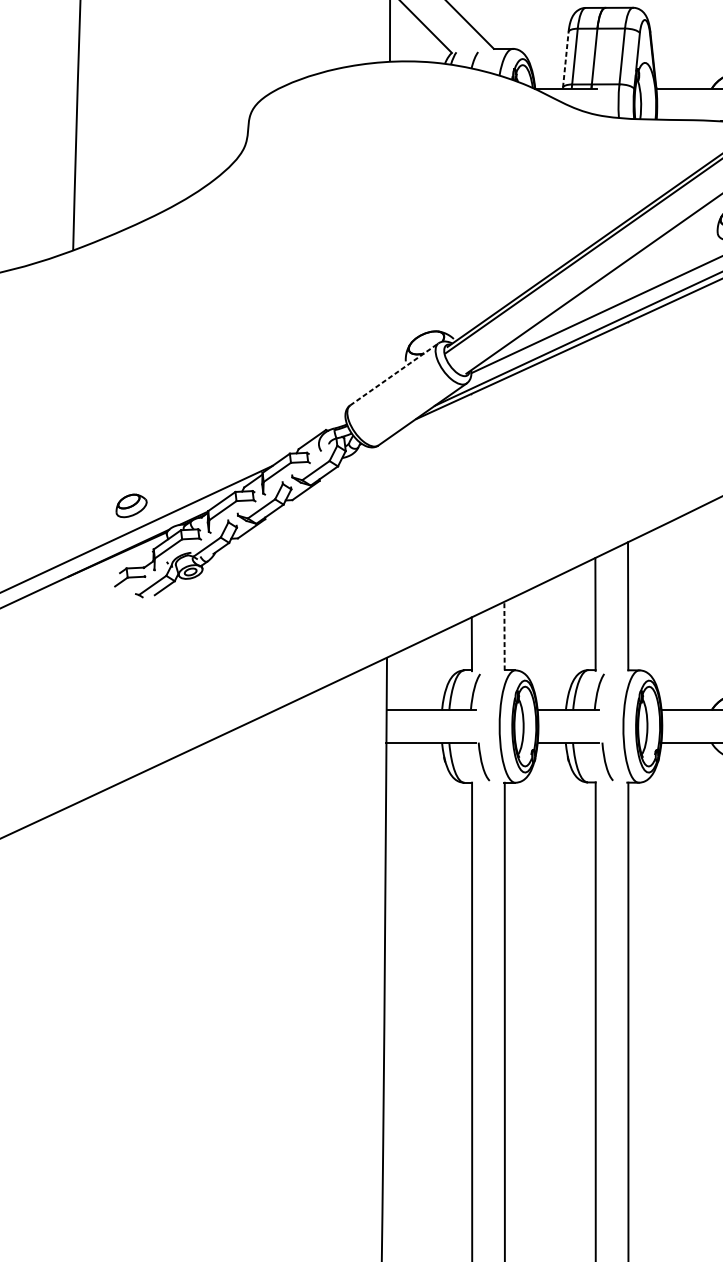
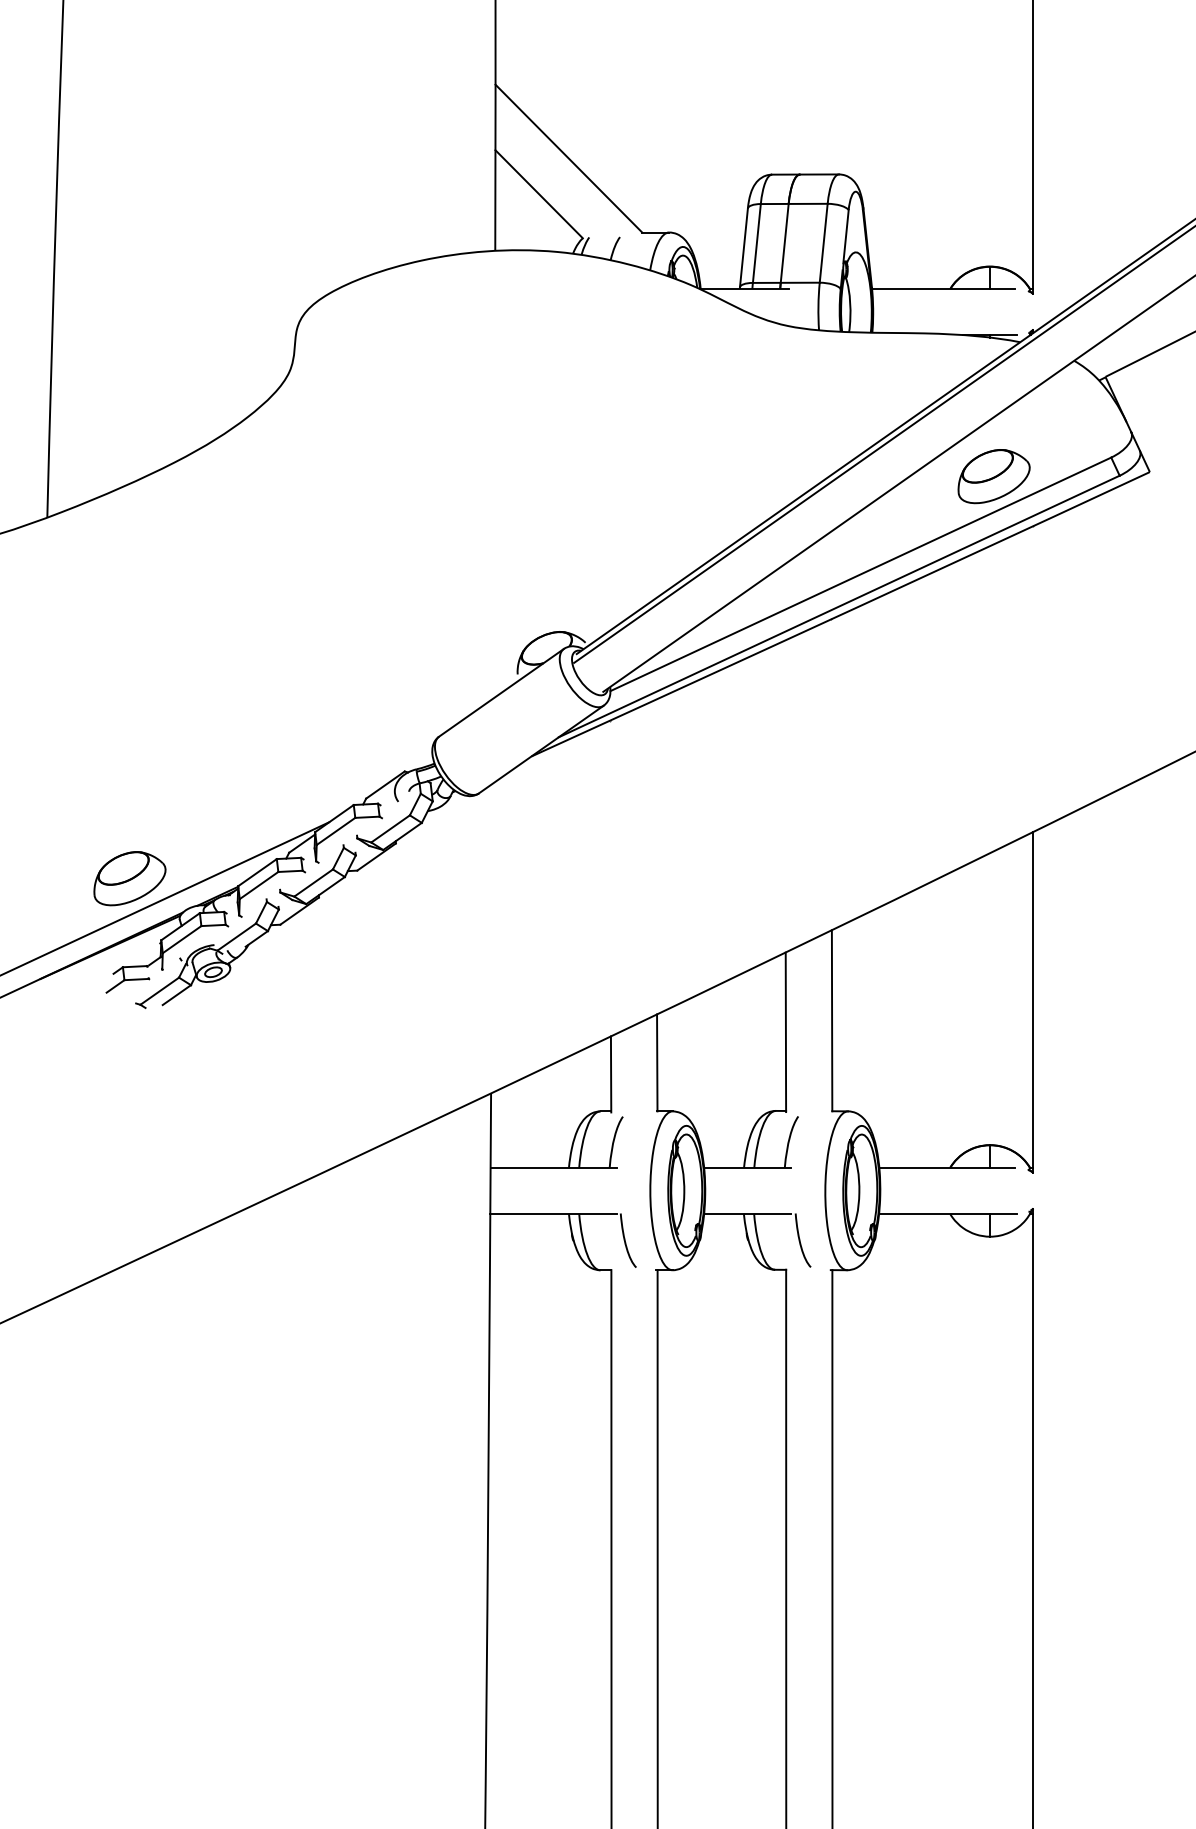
line: (565, 60) -> (743, 248), dashed -> solid
line: (394, 374) -> (501, 692), dashed -> solid
part: (131, 505) -> (129, 878), size x1.67
line: (504, 635) -> (657, 1062), dashed -> solid

